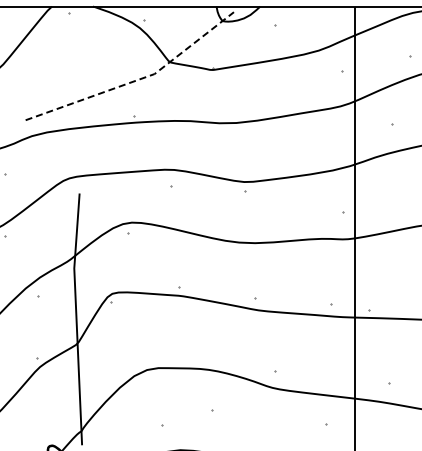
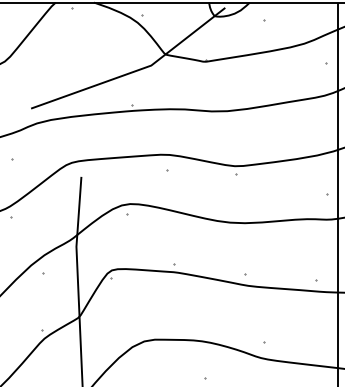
line: (138, 79) -> (136, 70), dashed -> solid

